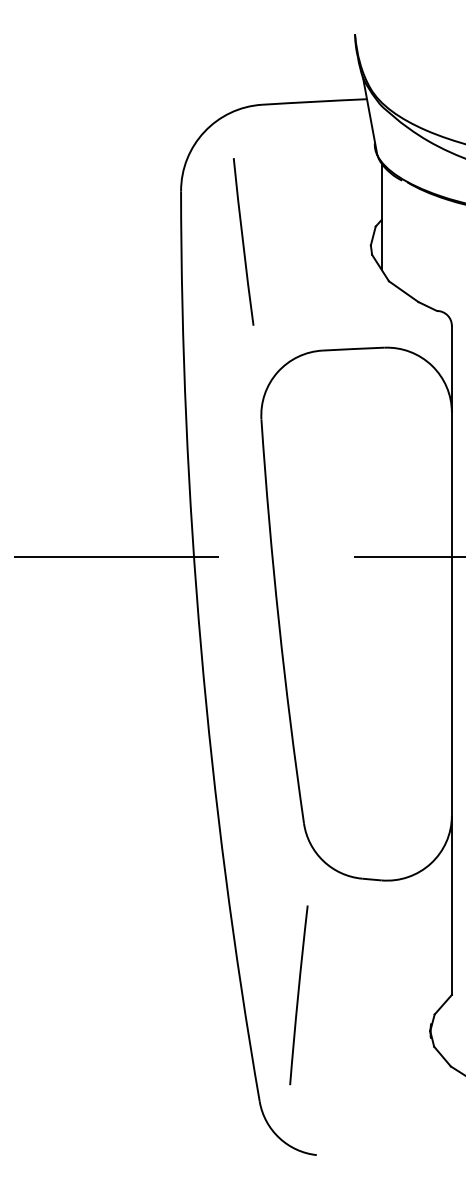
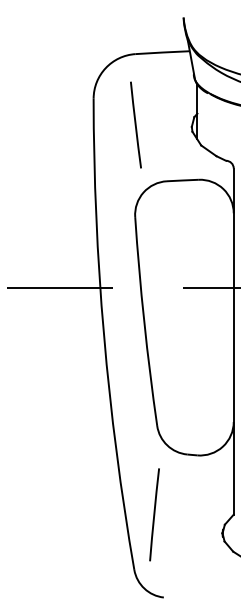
line: (242, 240) -> (135, 124), moved

